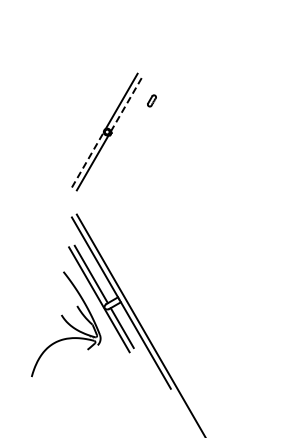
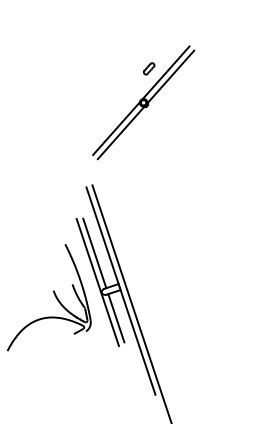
part: (151, 100) -> (148, 68), moved
line: (126, 104) -> (170, 77), dashed -> solid
line: (87, 159) -> (116, 128), dashed -> solid

